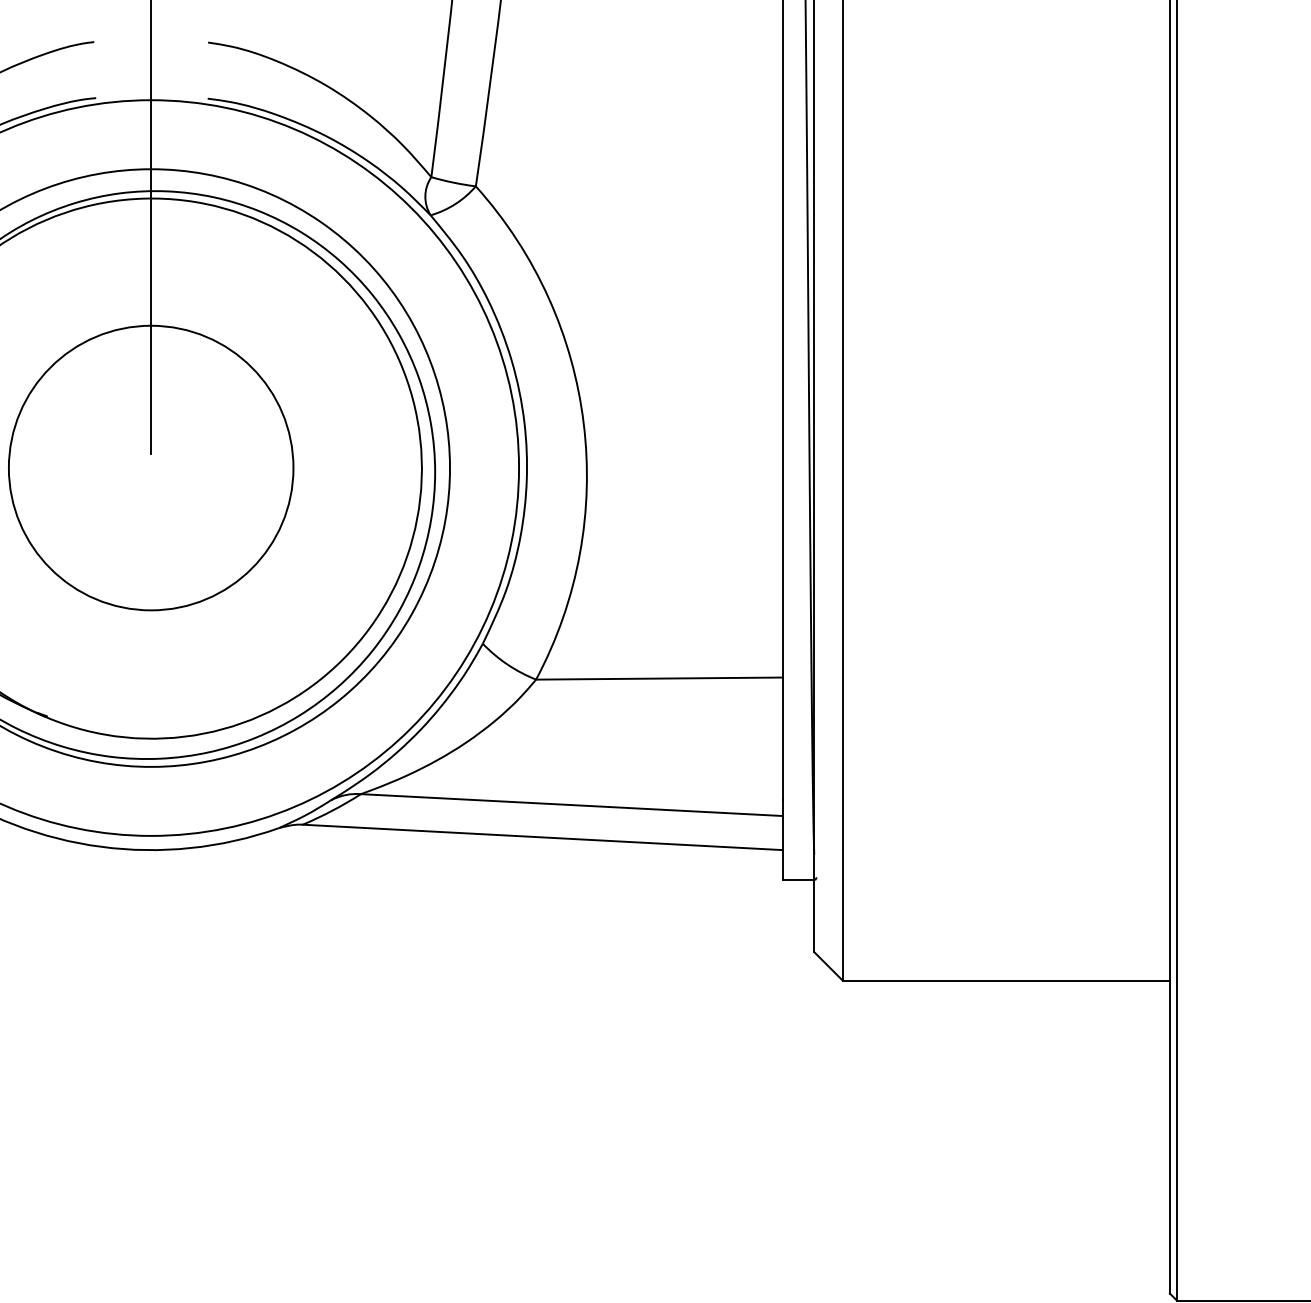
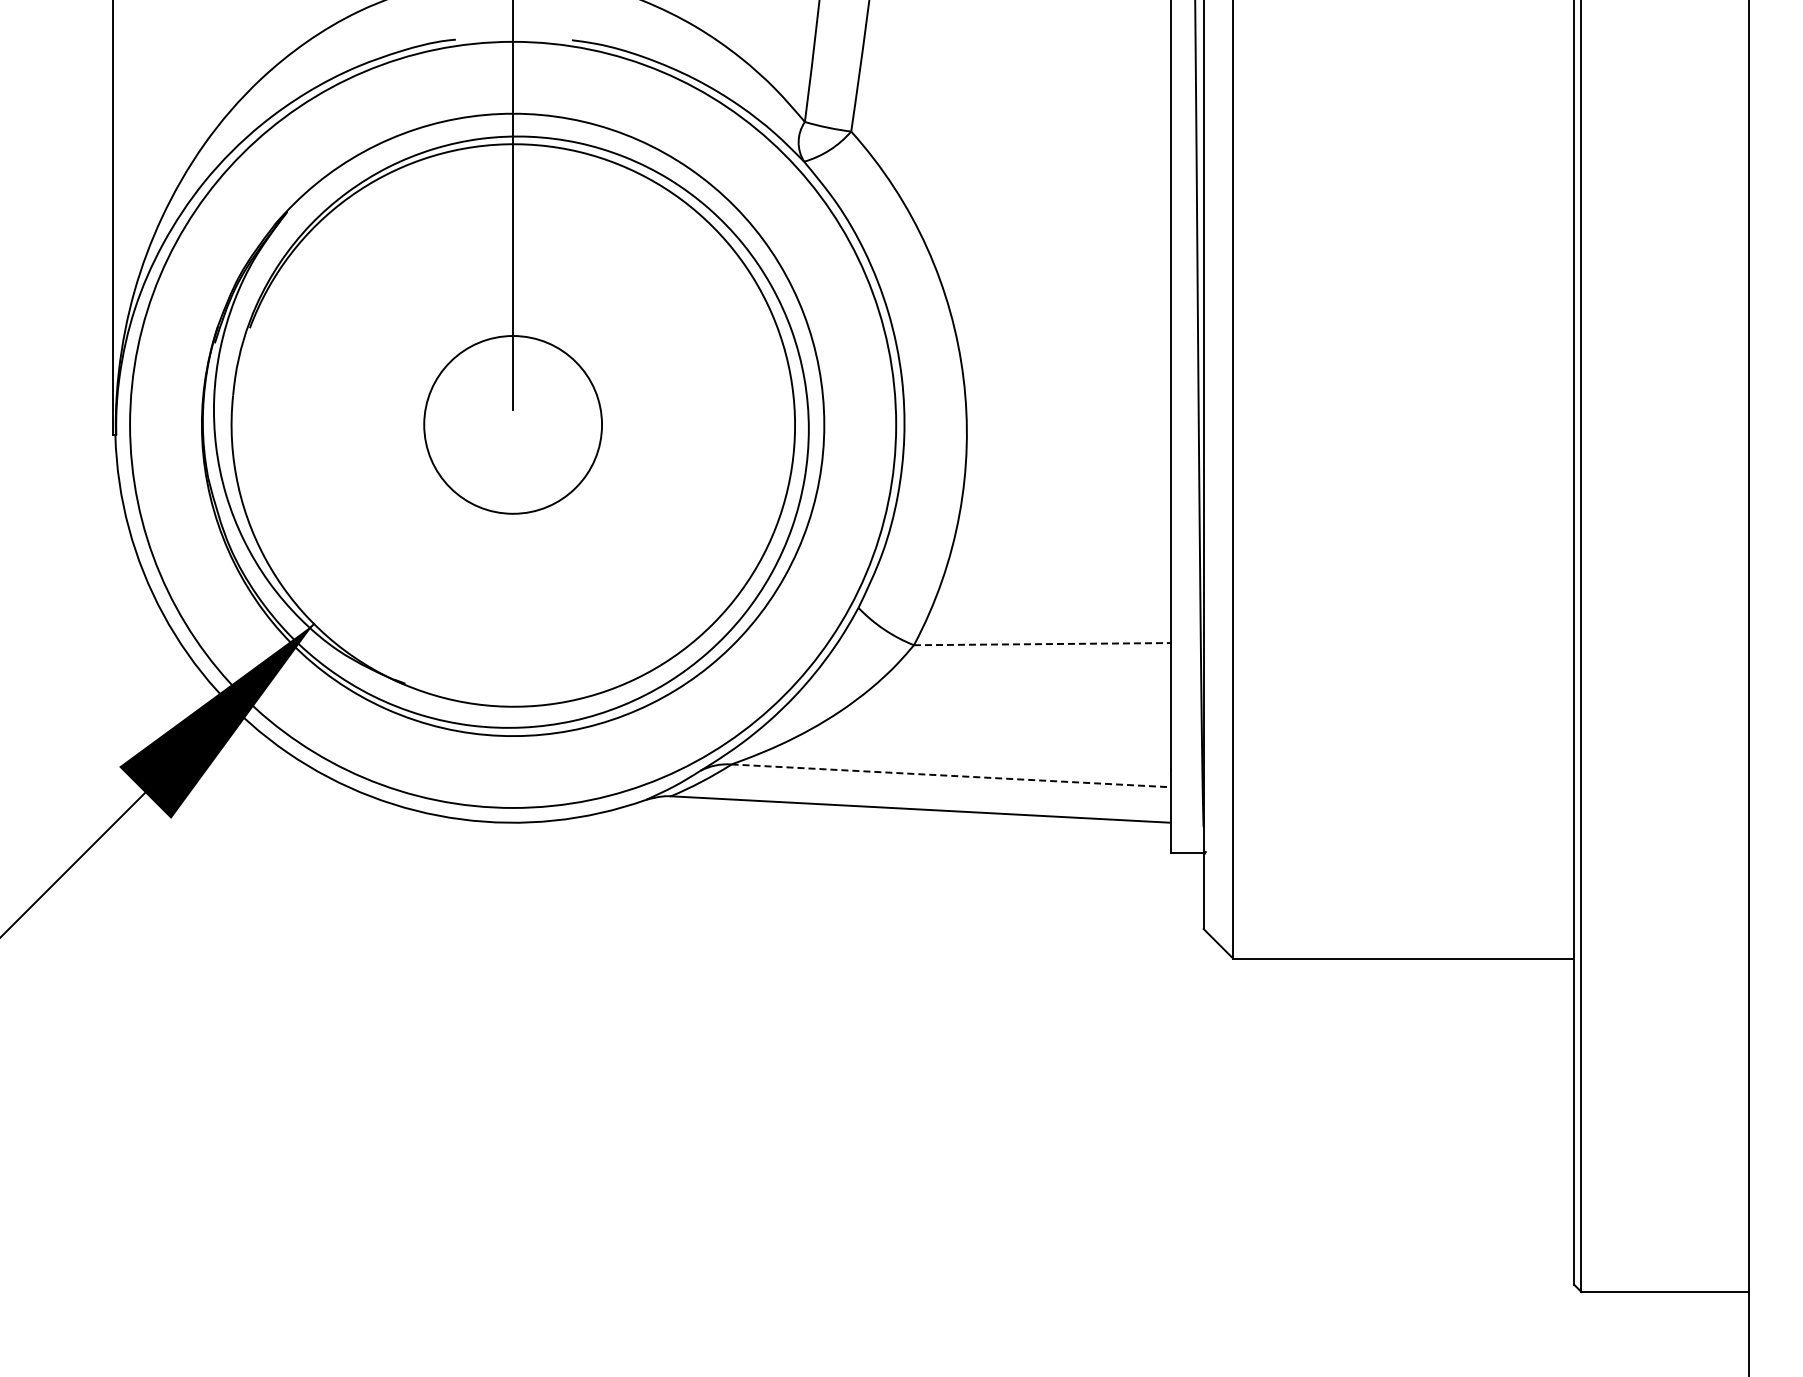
circle: (150, 467) -> (512, 424), size x0.6
line: (659, 678) -> (1042, 644), solid -> dashed
line: (572, 804) -> (951, 775), solid -> dashed

